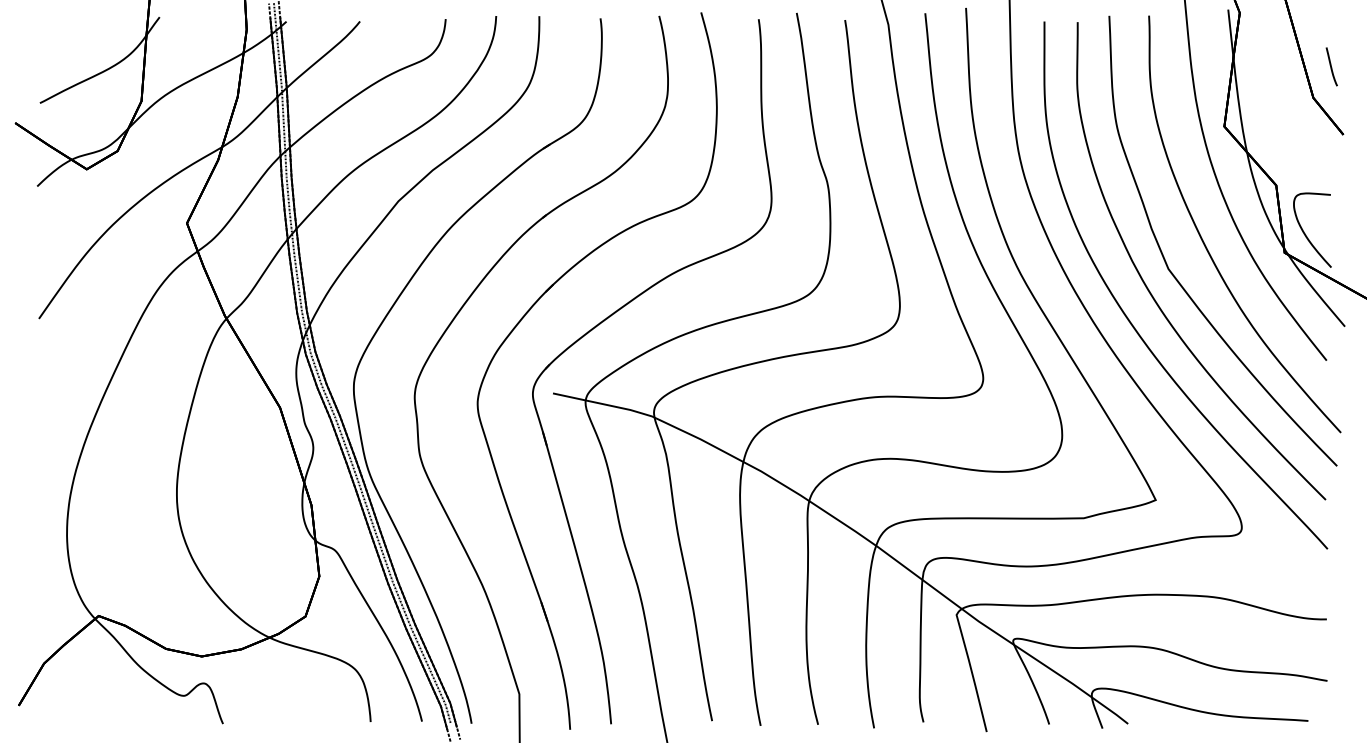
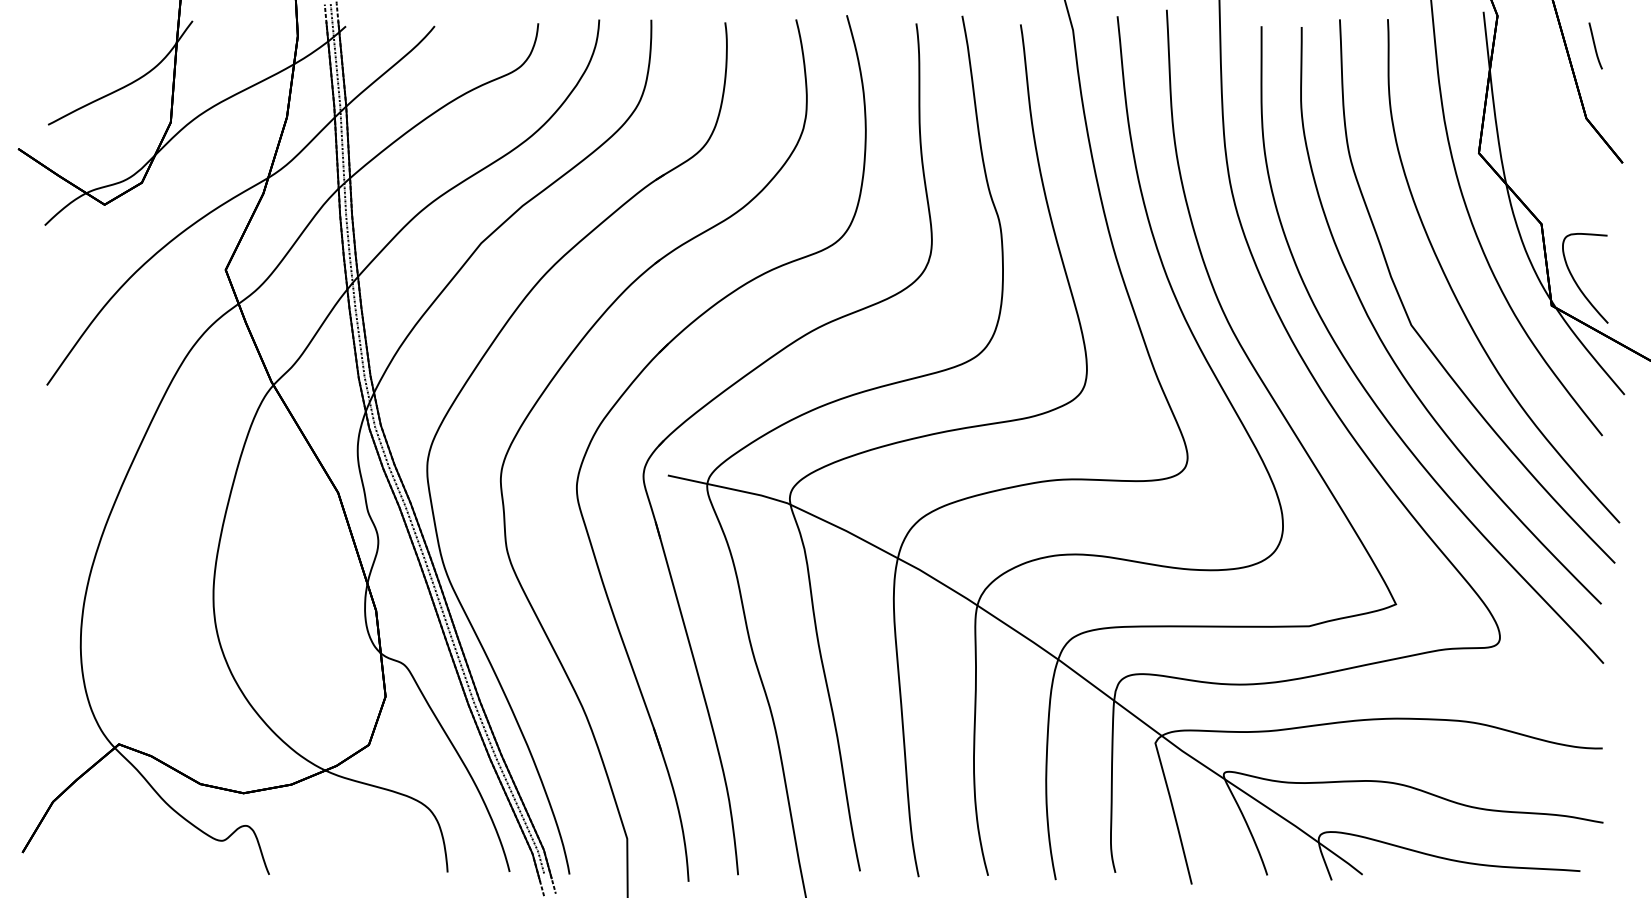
curve: (1331, 66) -> (1595, 45), moved

